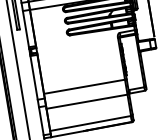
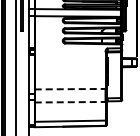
line: (85, 87) -> (70, 89), solid -> dashed
line: (87, 101) -> (70, 102), solid -> dashed

